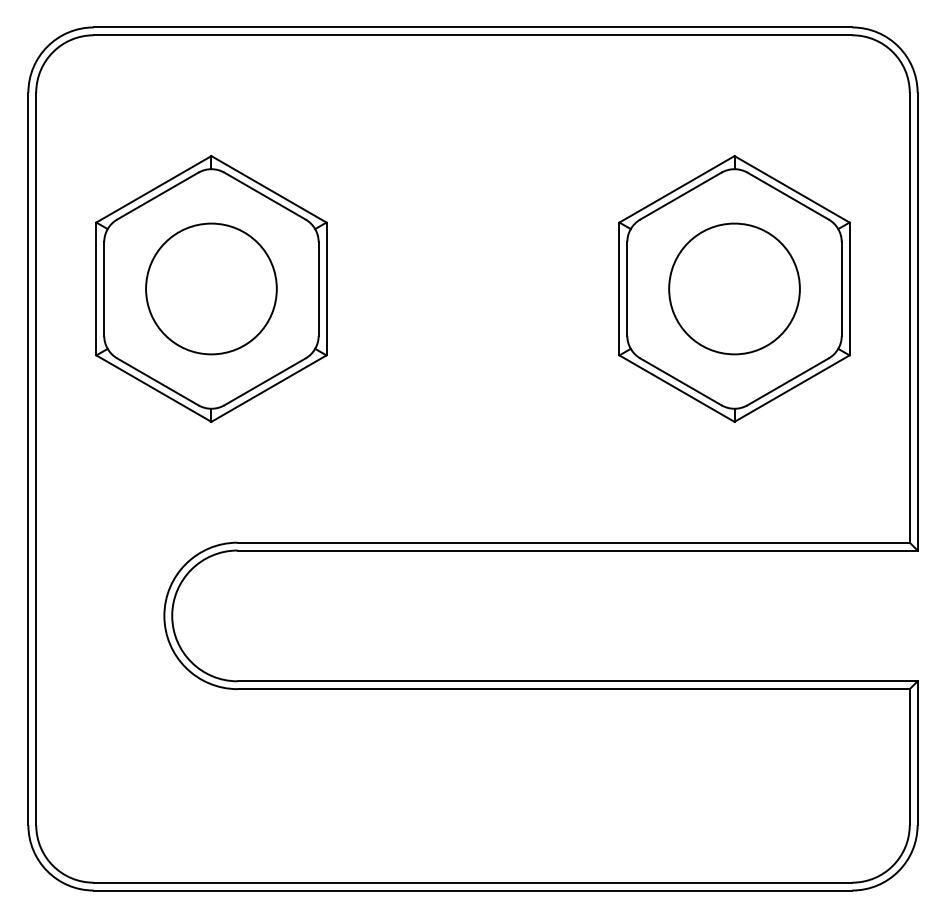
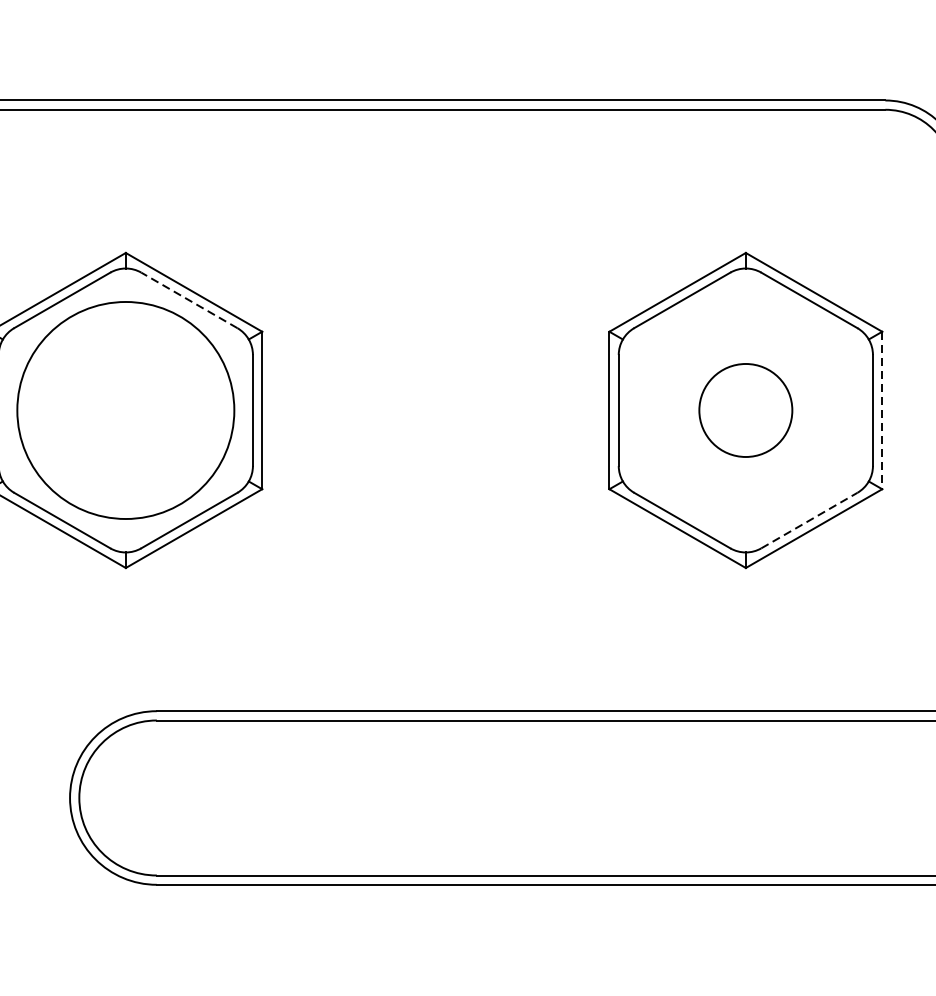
line: (265, 196) -> (189, 300), solid -> dashed
circle: (211, 288) -> (125, 409), size x1.4
circle: (734, 288) -> (745, 409), size x0.6
line: (849, 289) -> (882, 411), solid -> dashed
line: (788, 381) -> (809, 520), solid -> dashed

